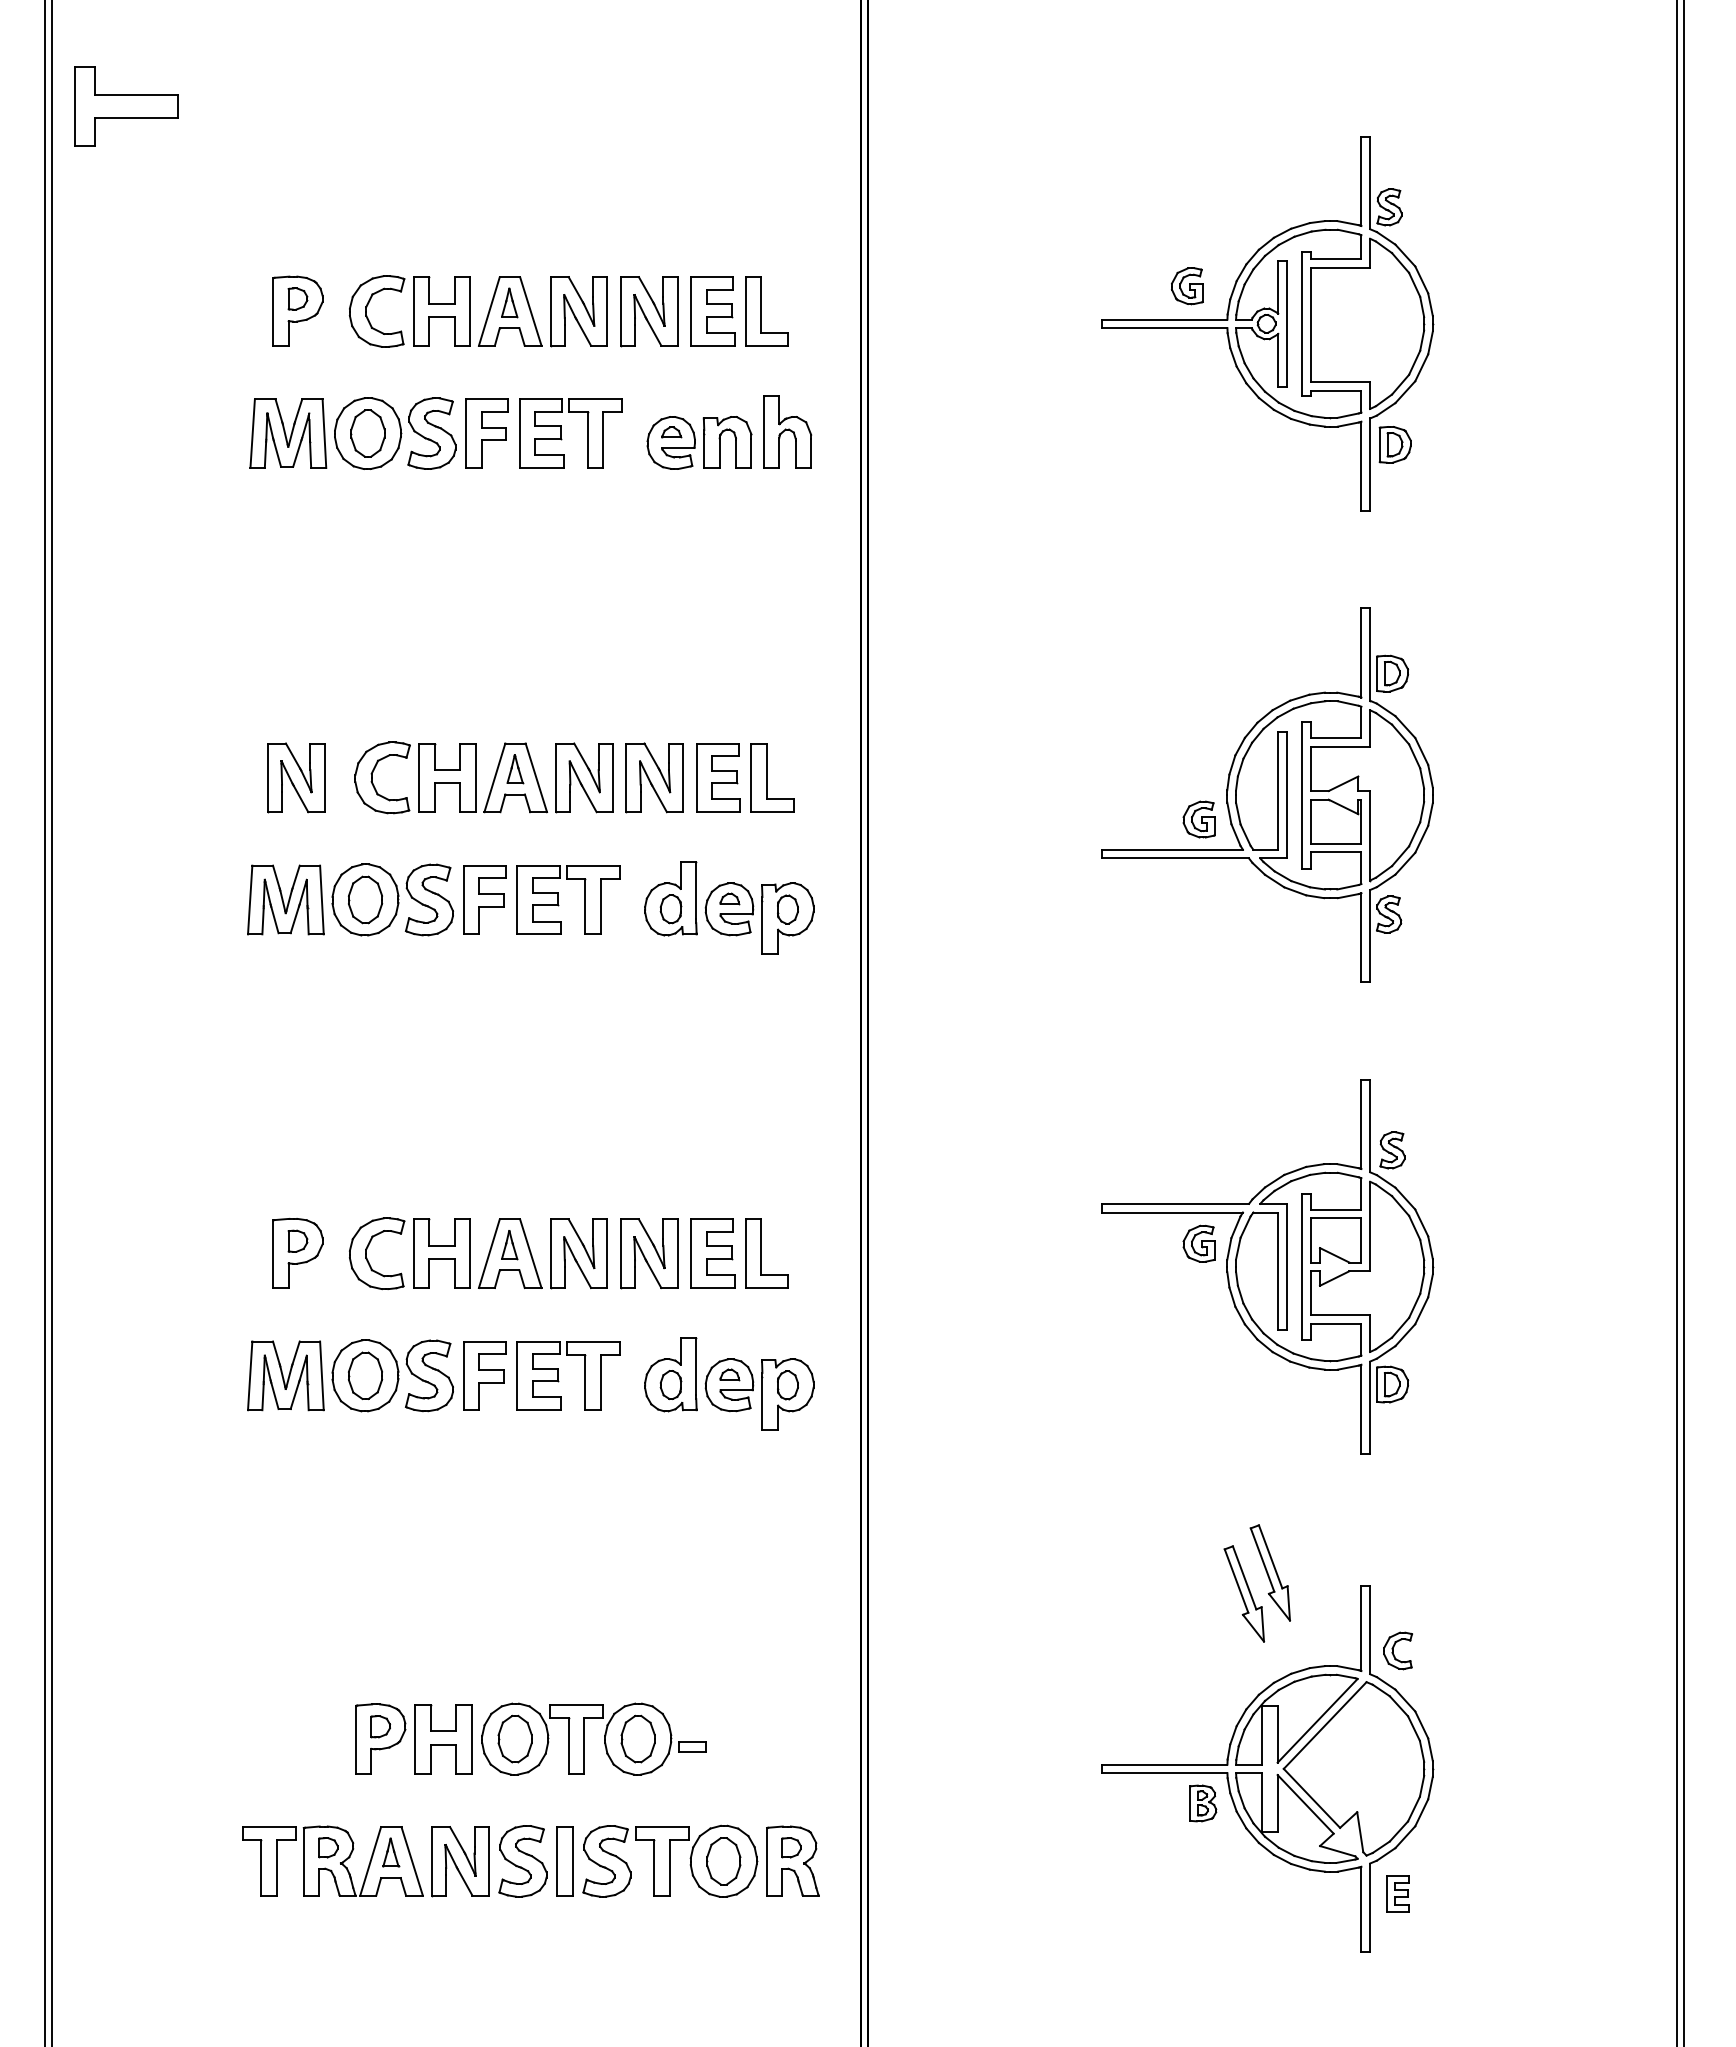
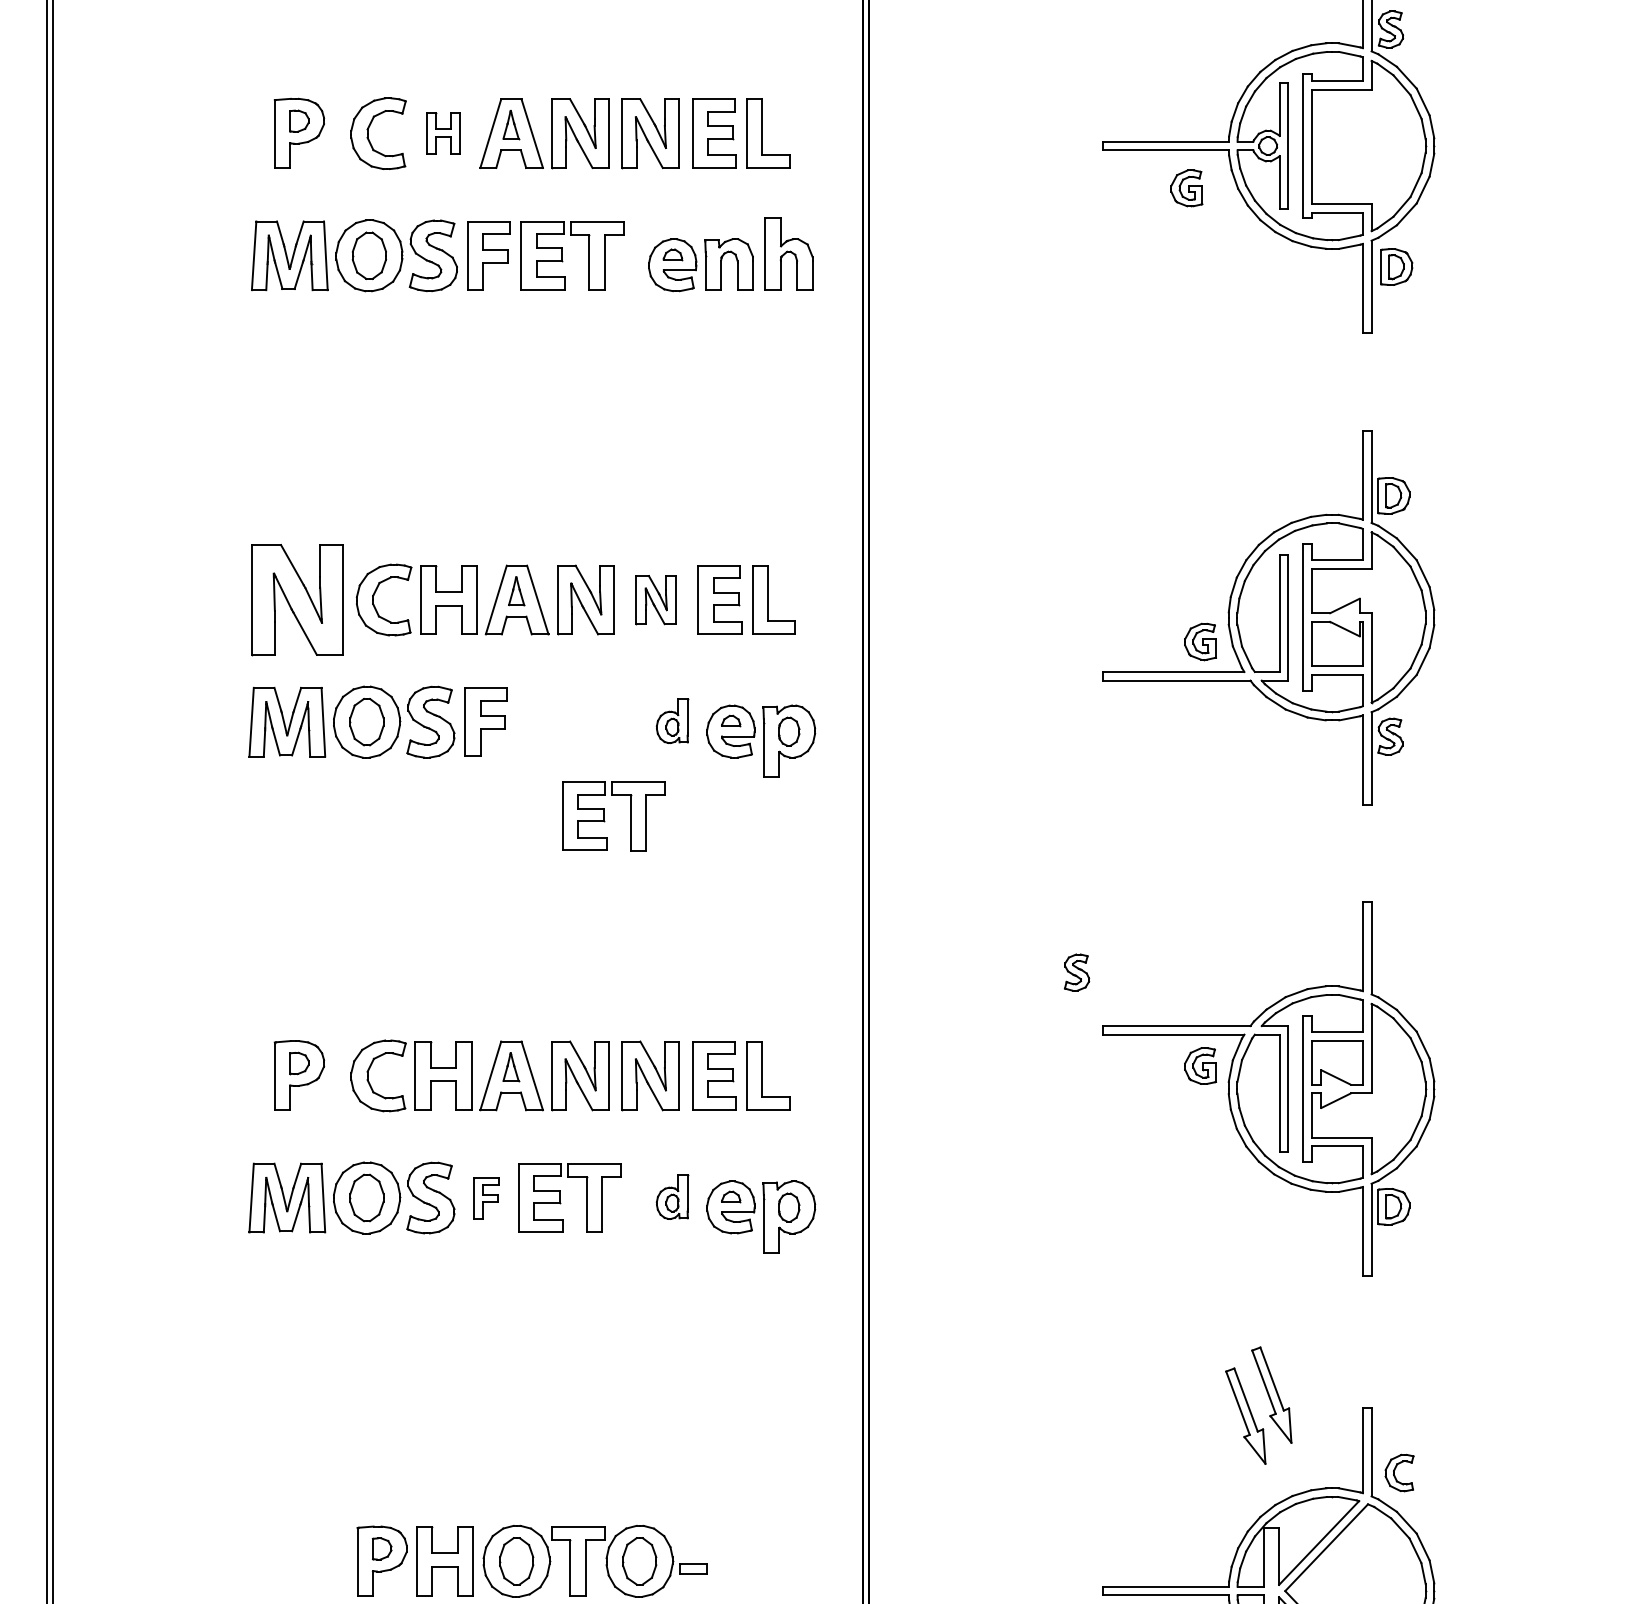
part: (1187, 286) -> (1186, 188), moved
part: (441, 311) -> (442, 133), size x0.6
part: (296, 777) -> (297, 599), size x1.6
part: (654, 777) -> (655, 599), size x0.7
part: (670, 898) -> (671, 720), size x0.6
part: (558, 899) -> (603, 815), moved
part: (1392, 1150) -> (1076, 972), moved
part: (670, 1374) -> (671, 1196), size x0.6
part: (484, 1375) -> (485, 1197), size x0.6

